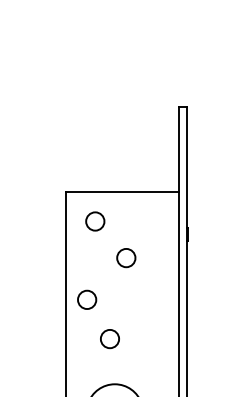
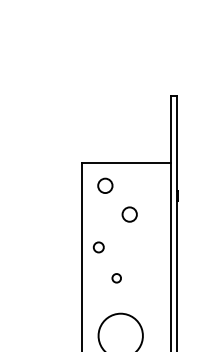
circle: (86, 299) -> (98, 247), size x0.7
circle: (109, 339) -> (116, 278), size x0.6

